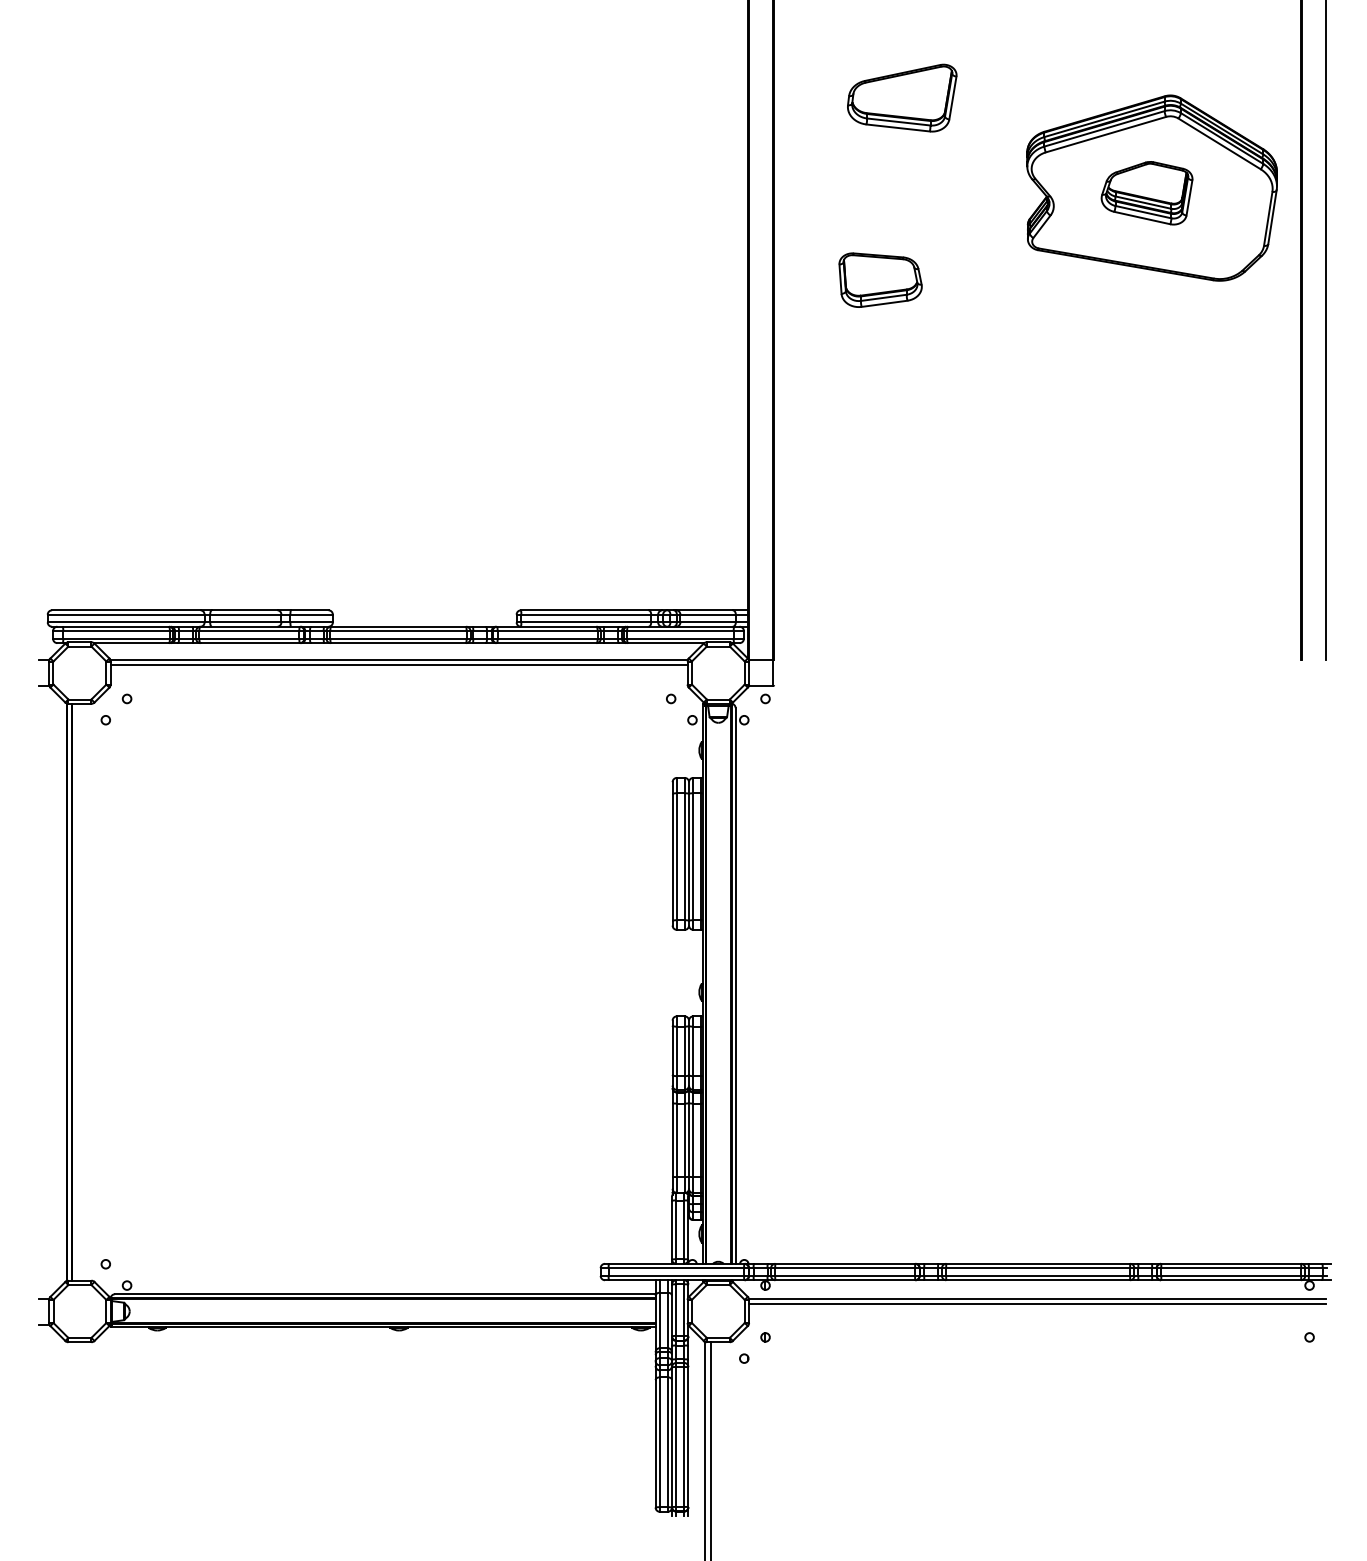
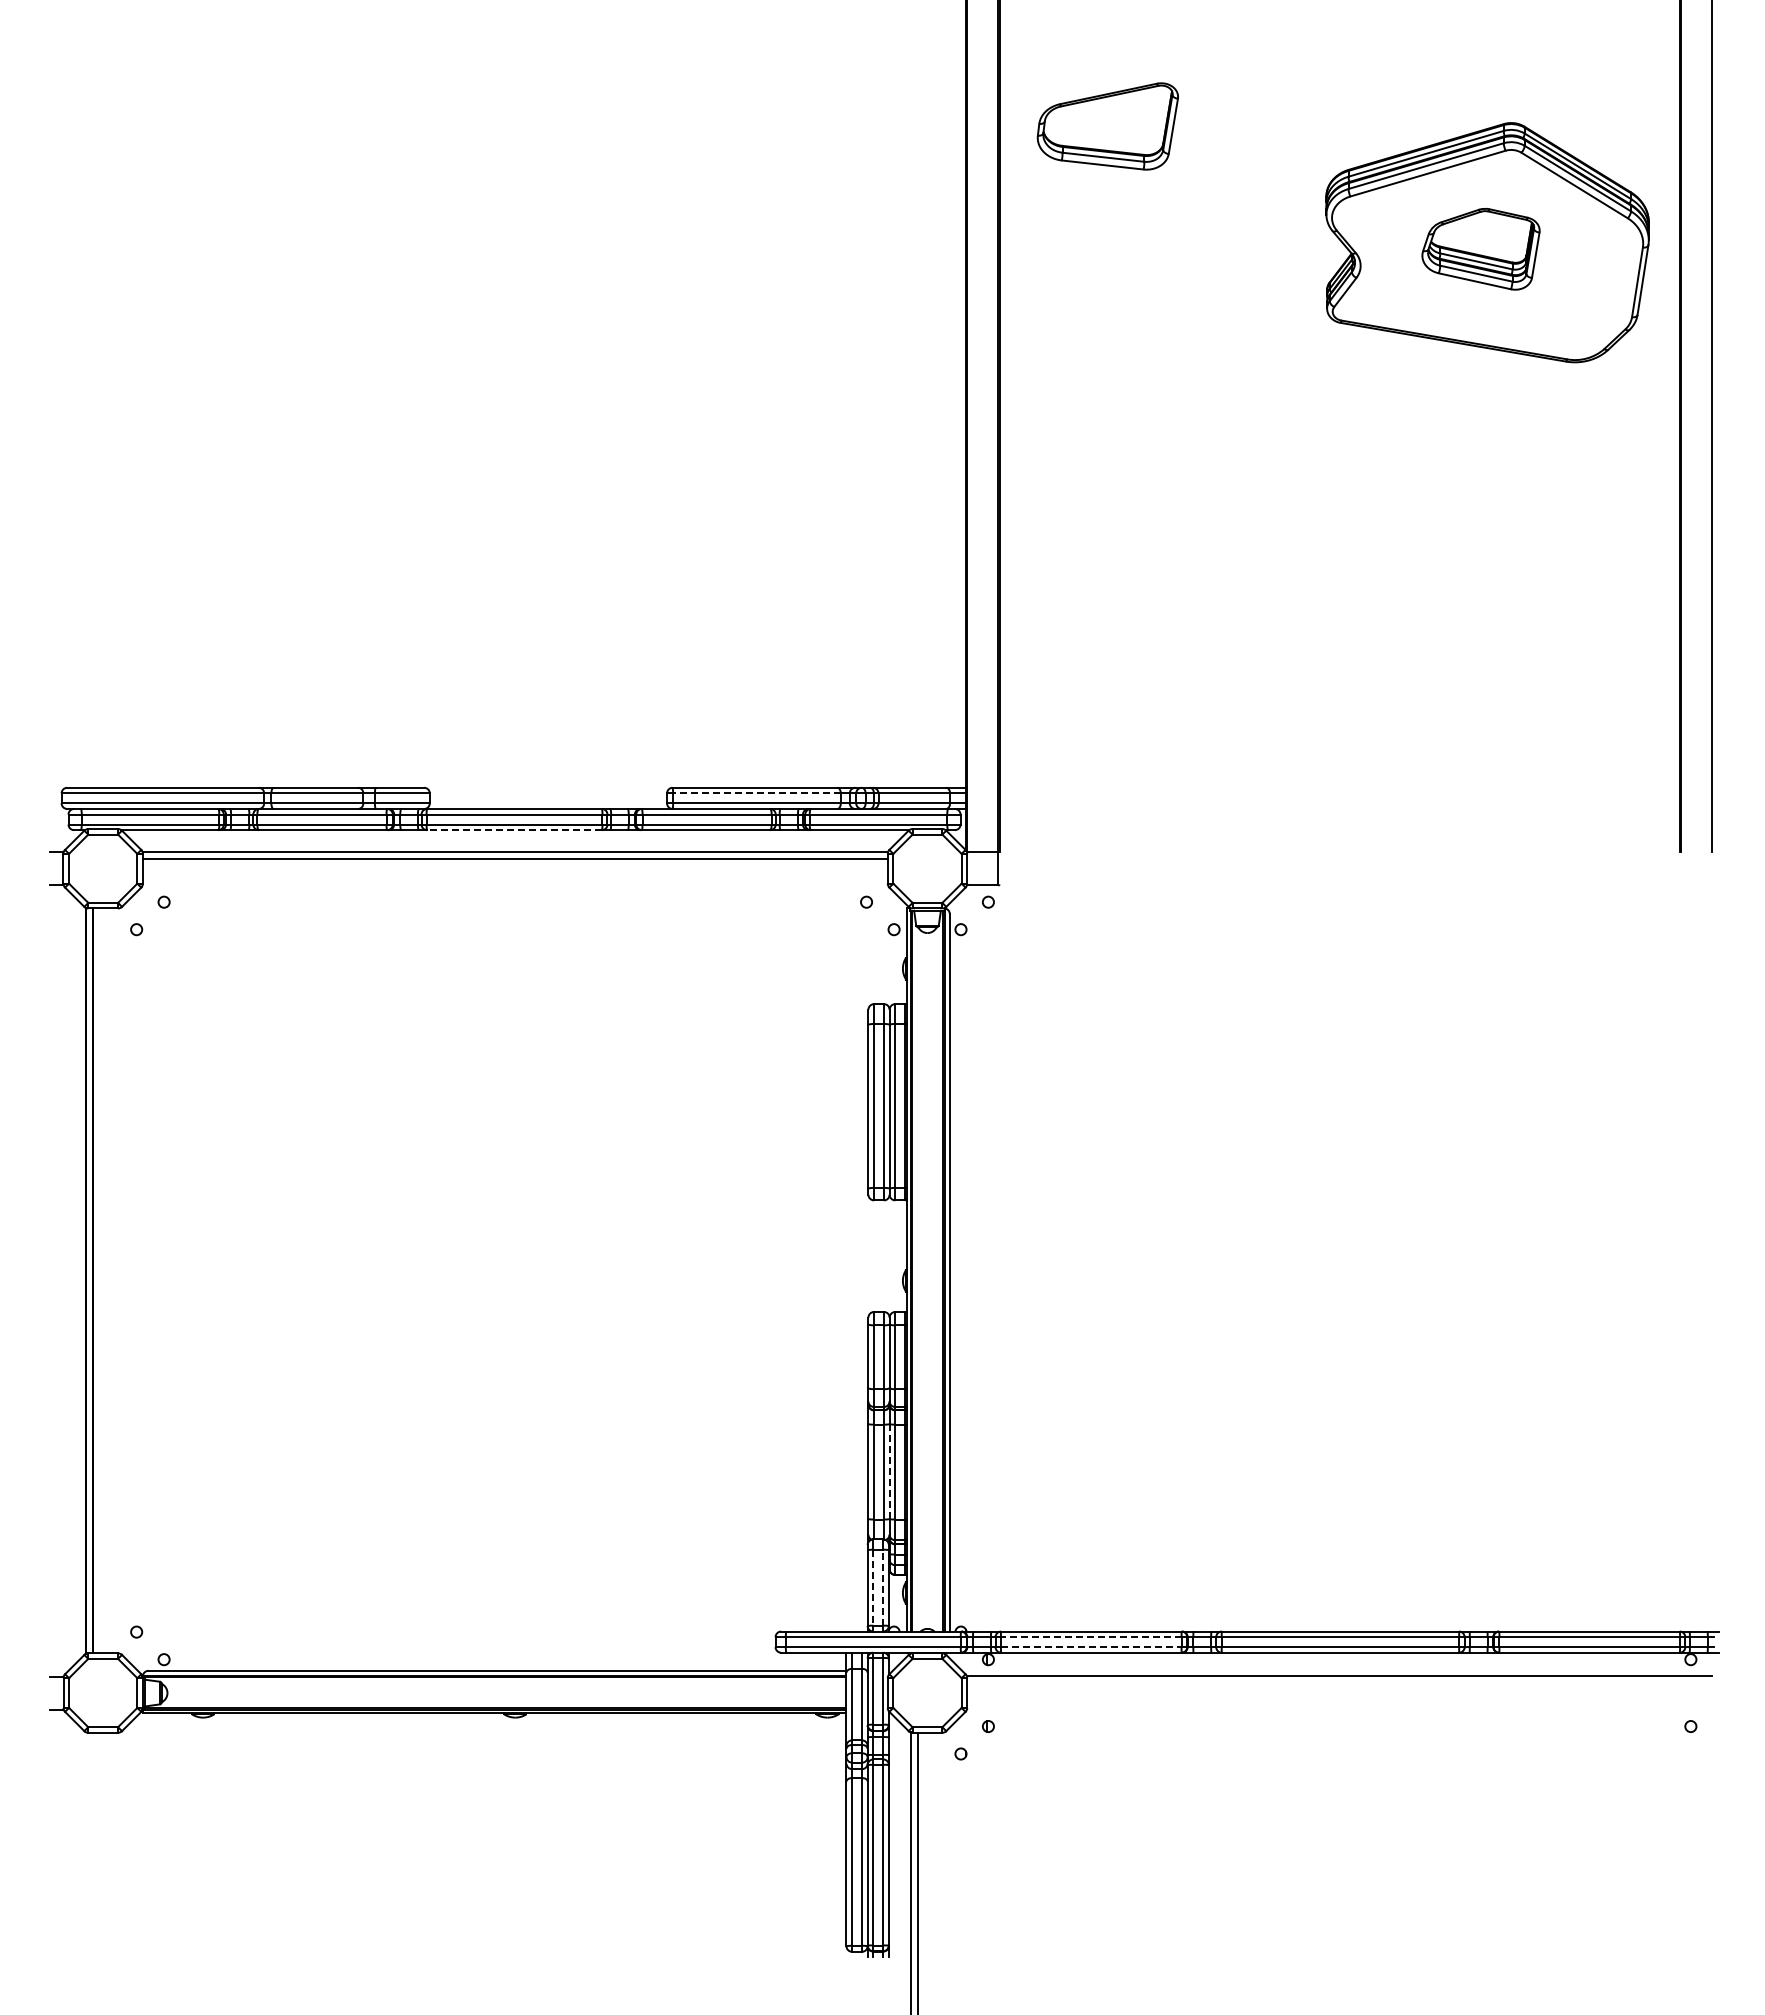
part: (901, 98) -> (1107, 126), moved
part: (880, 280) -> (1137, 361), removed
line: (585, 614) -> (756, 793), solid -> dashed
line: (398, 643) -> (514, 830), solid -> dashed
line: (688, 1139) -> (889, 1471), solid -> dashed
line: (676, 1229) -> (873, 1587), solid -> dashed
line: (684, 1229) -> (883, 1587), solid -> dashed
line: (844, 1268) -> (1090, 1637), solid -> dashed
line: (845, 1276) -> (1091, 1647), solid -> dashed
line: (1037, 1304) -> (1339, 1683), removed

